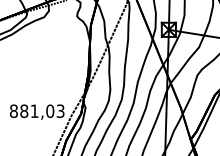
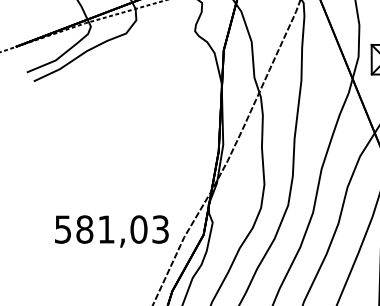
text: (13, 110) -> (62, 227), 881,03 -> 581,03

